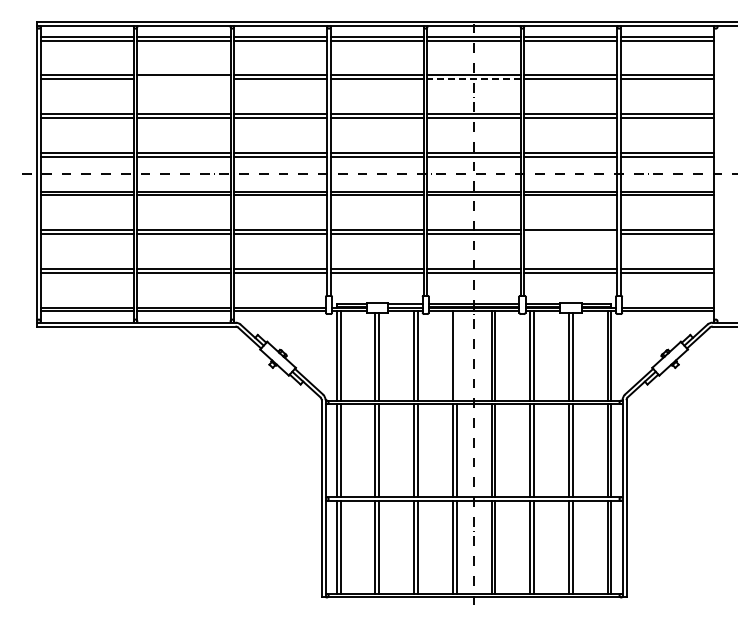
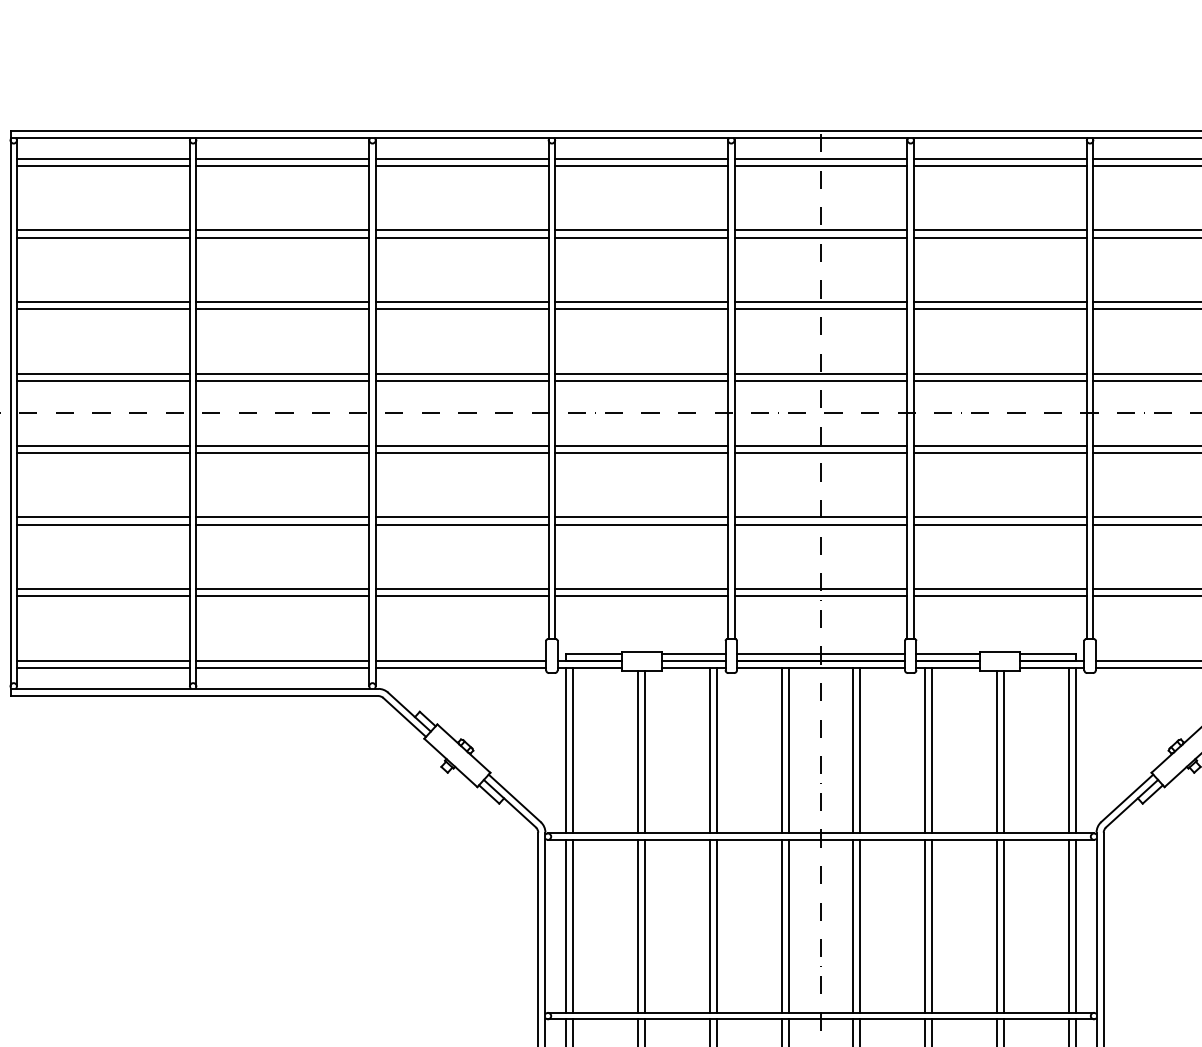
line: (183, 79) -> (281, 237), added
line: (474, 79) -> (821, 237), dashed -> solid
line: (570, 234) -> (999, 525), added
line: (456, 355) -> (788, 749), added

